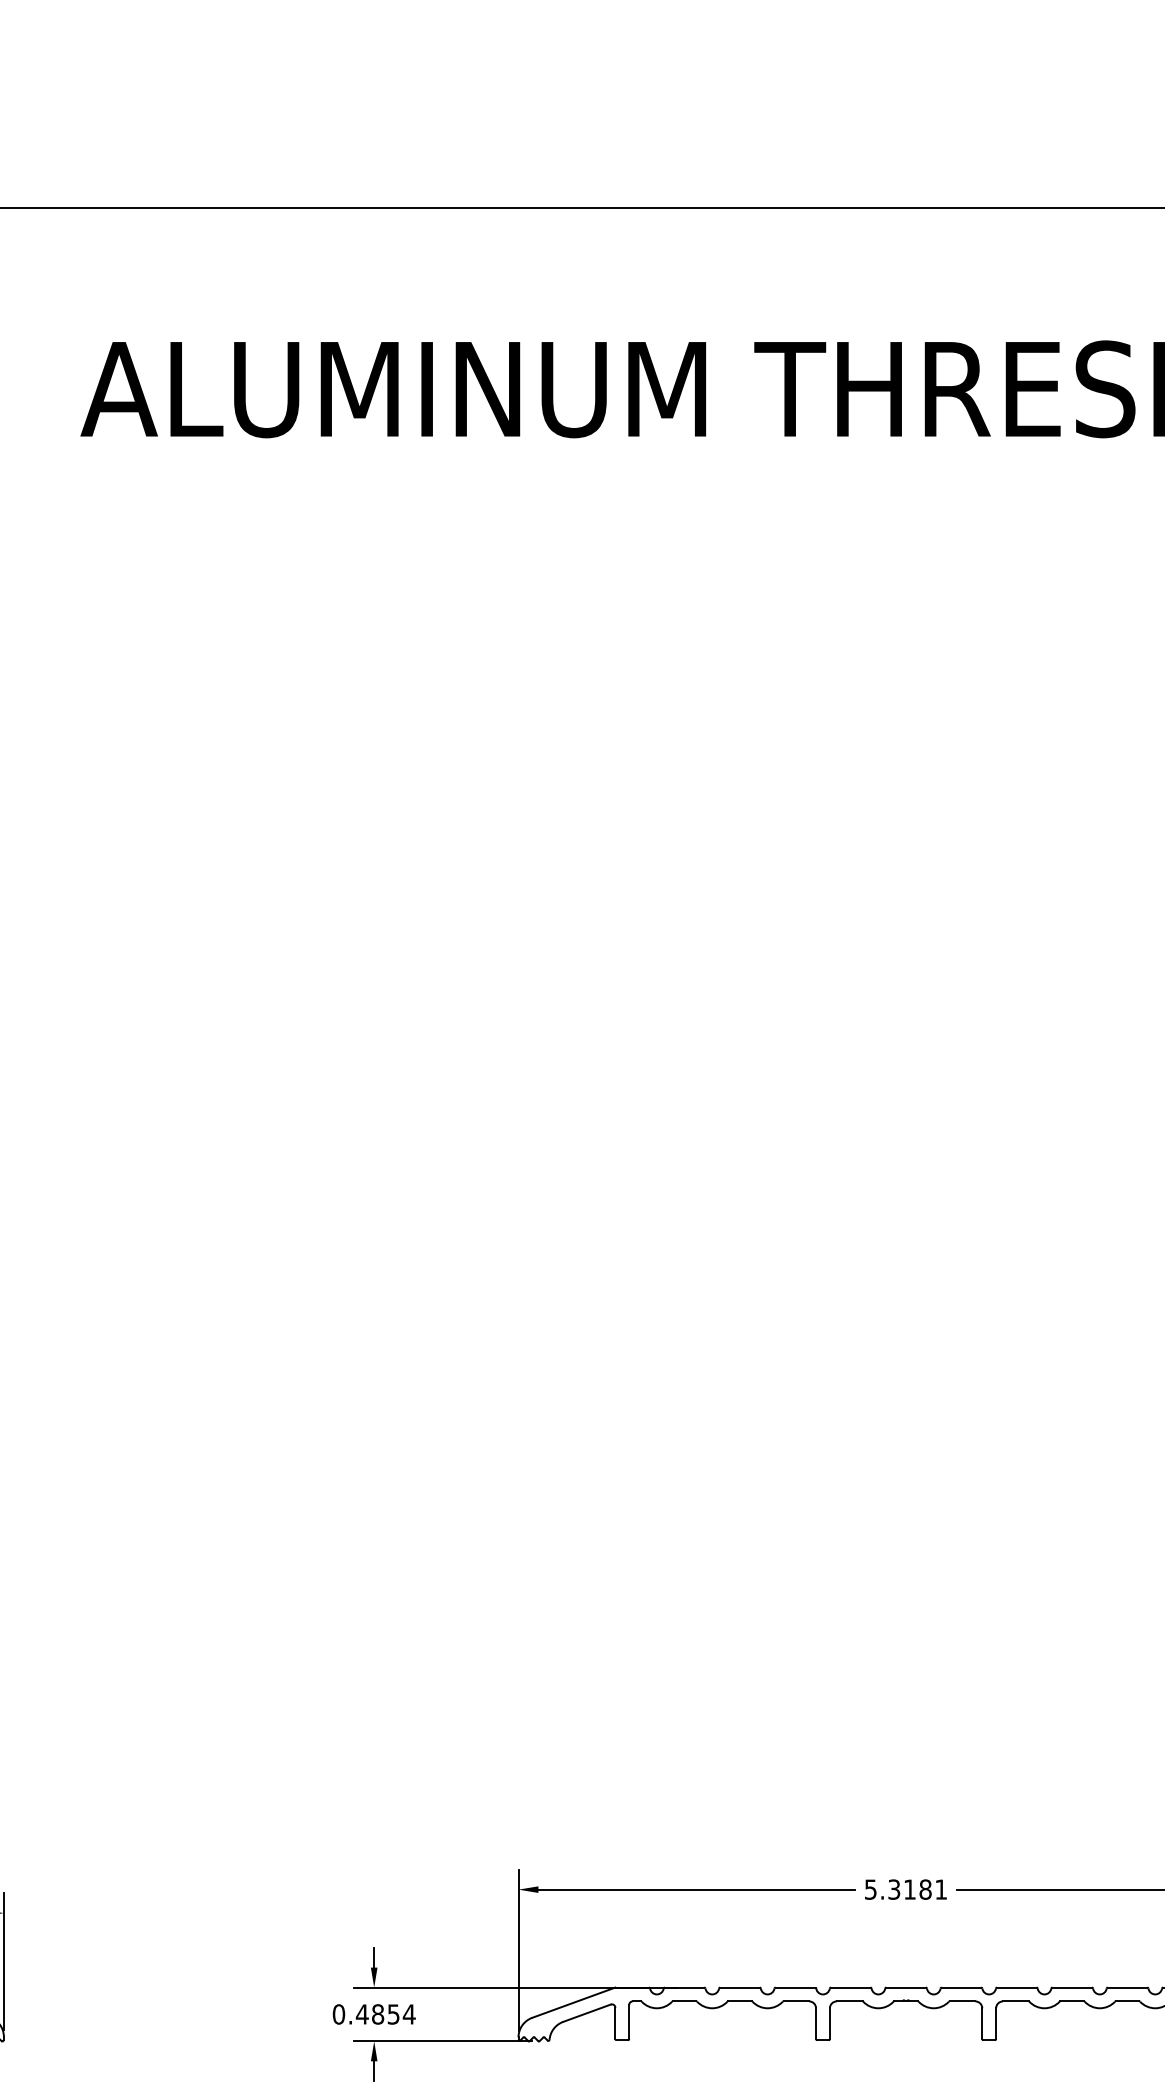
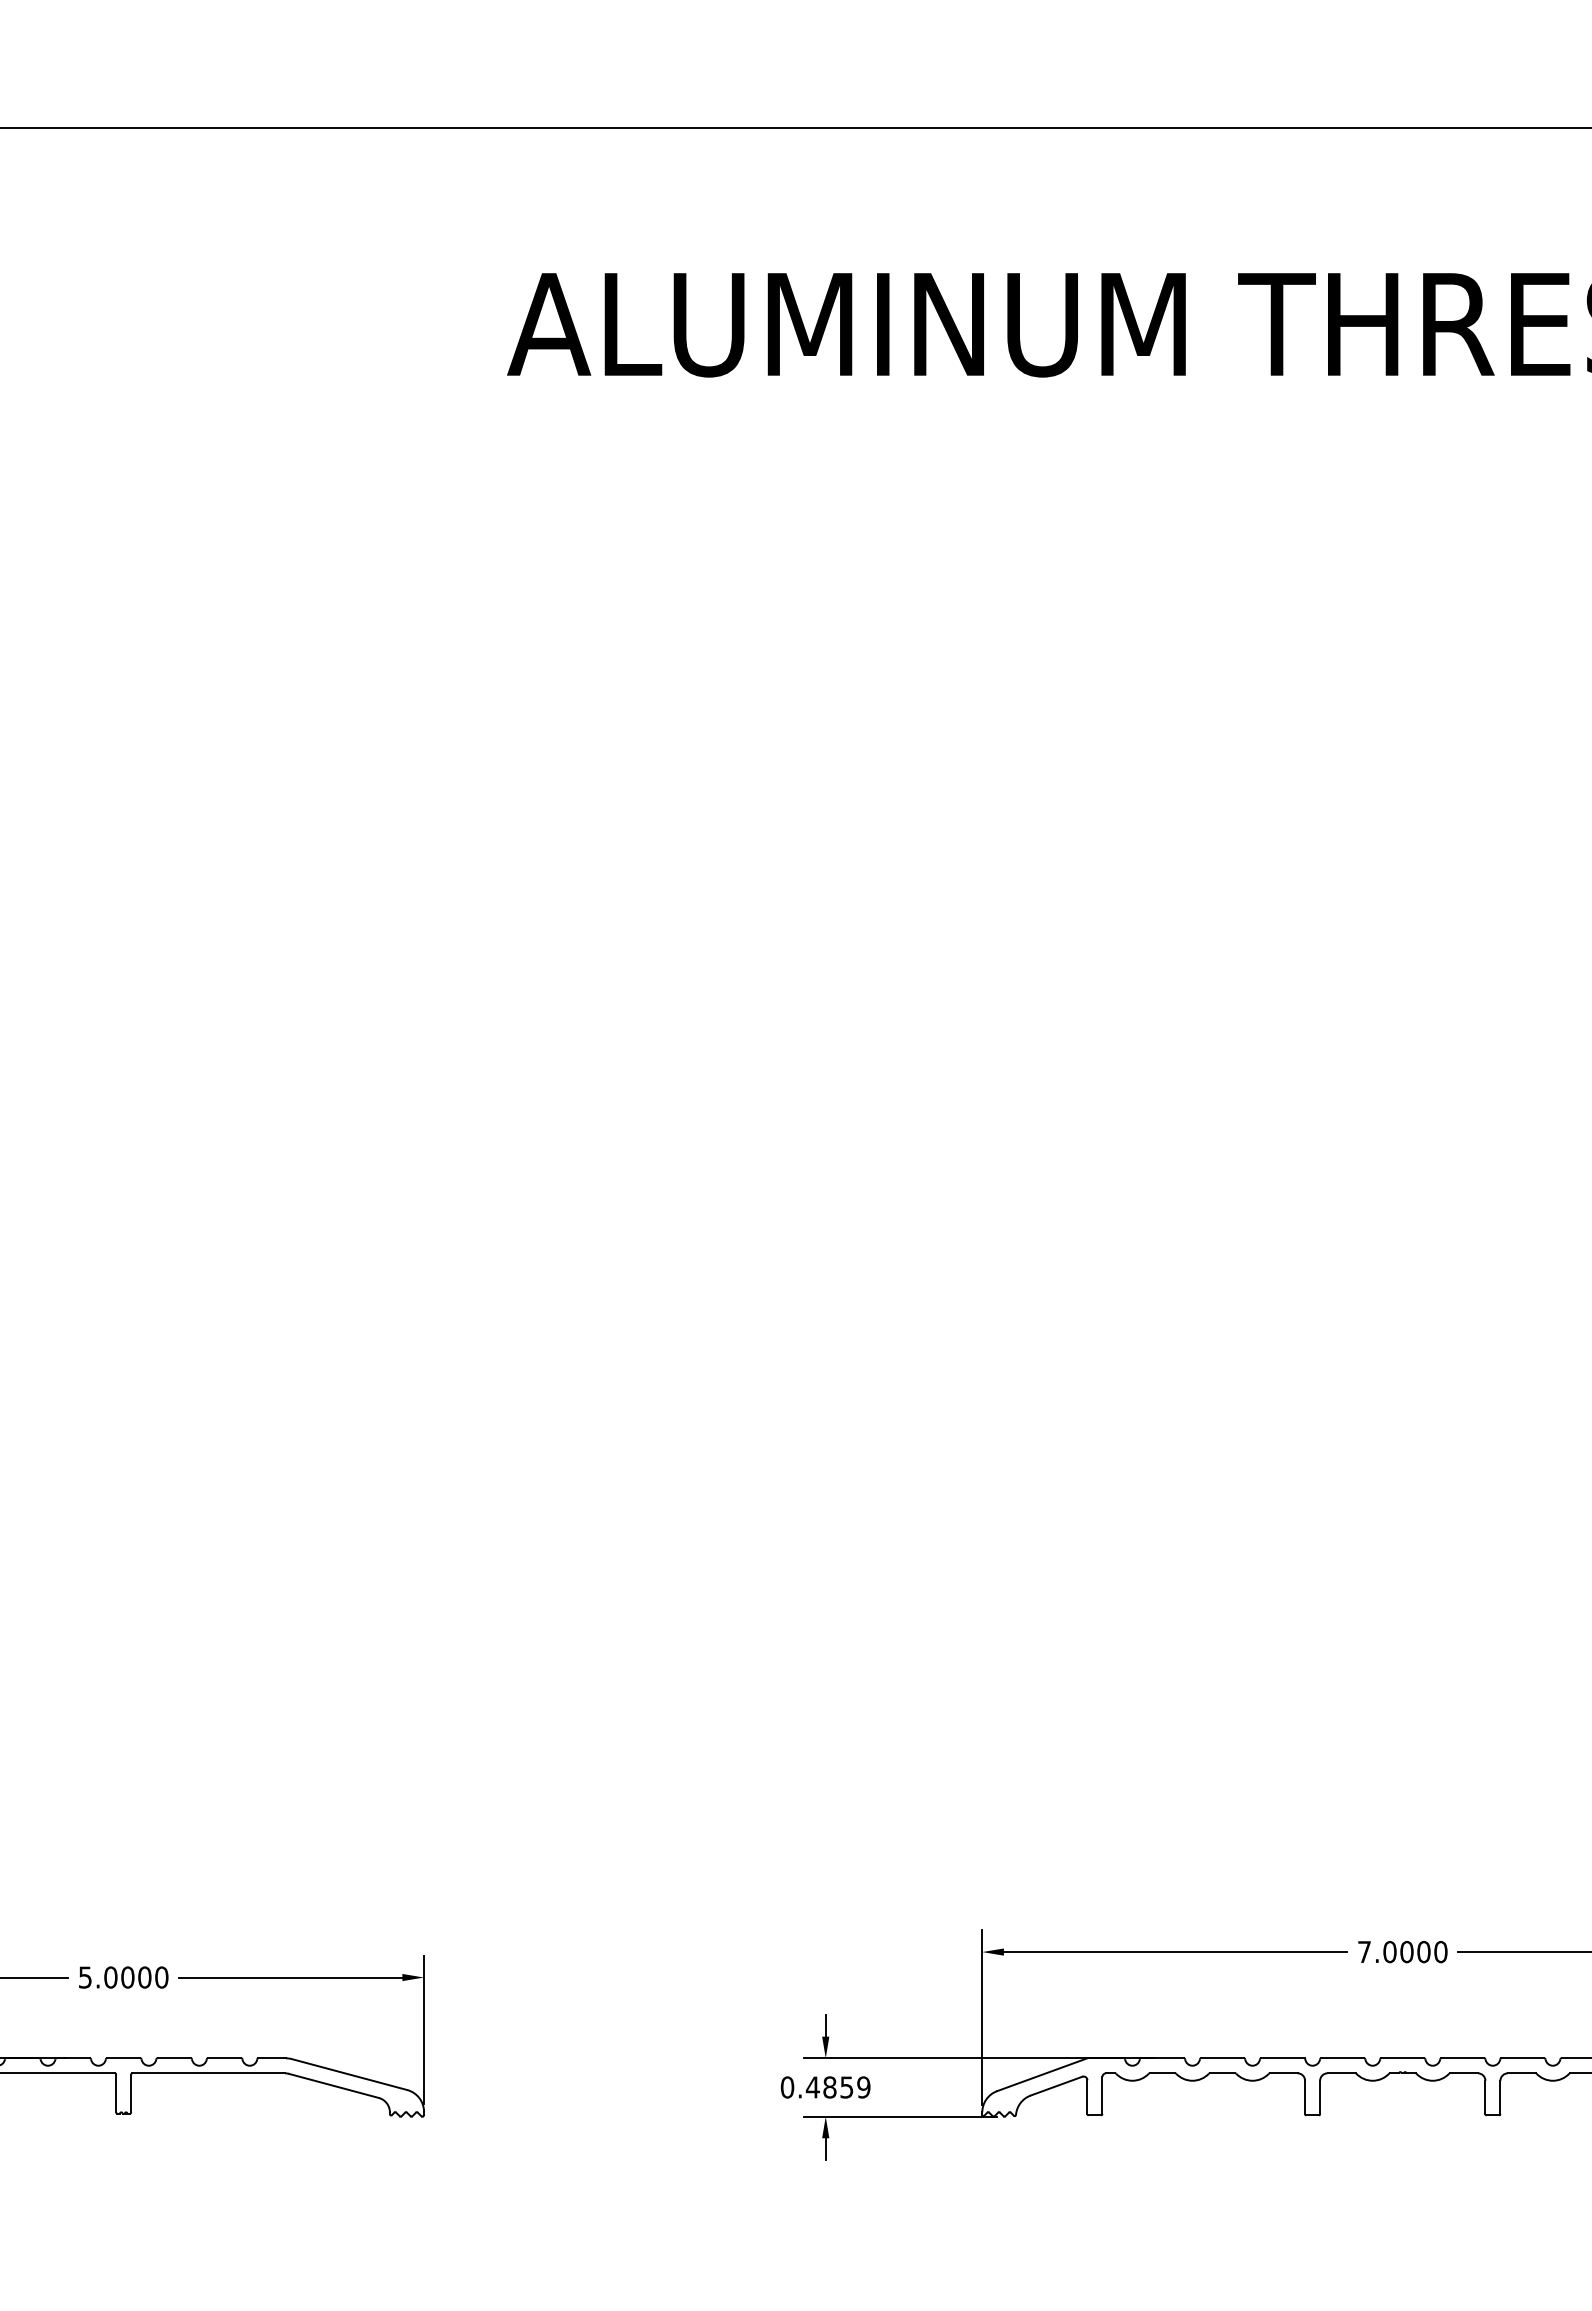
text: (905, 1890) -> (1402, 1952), 5.3181 -> 7.0000
text: (408, 2014) -> (863, 2087), 0.4854 -> 0.4859

